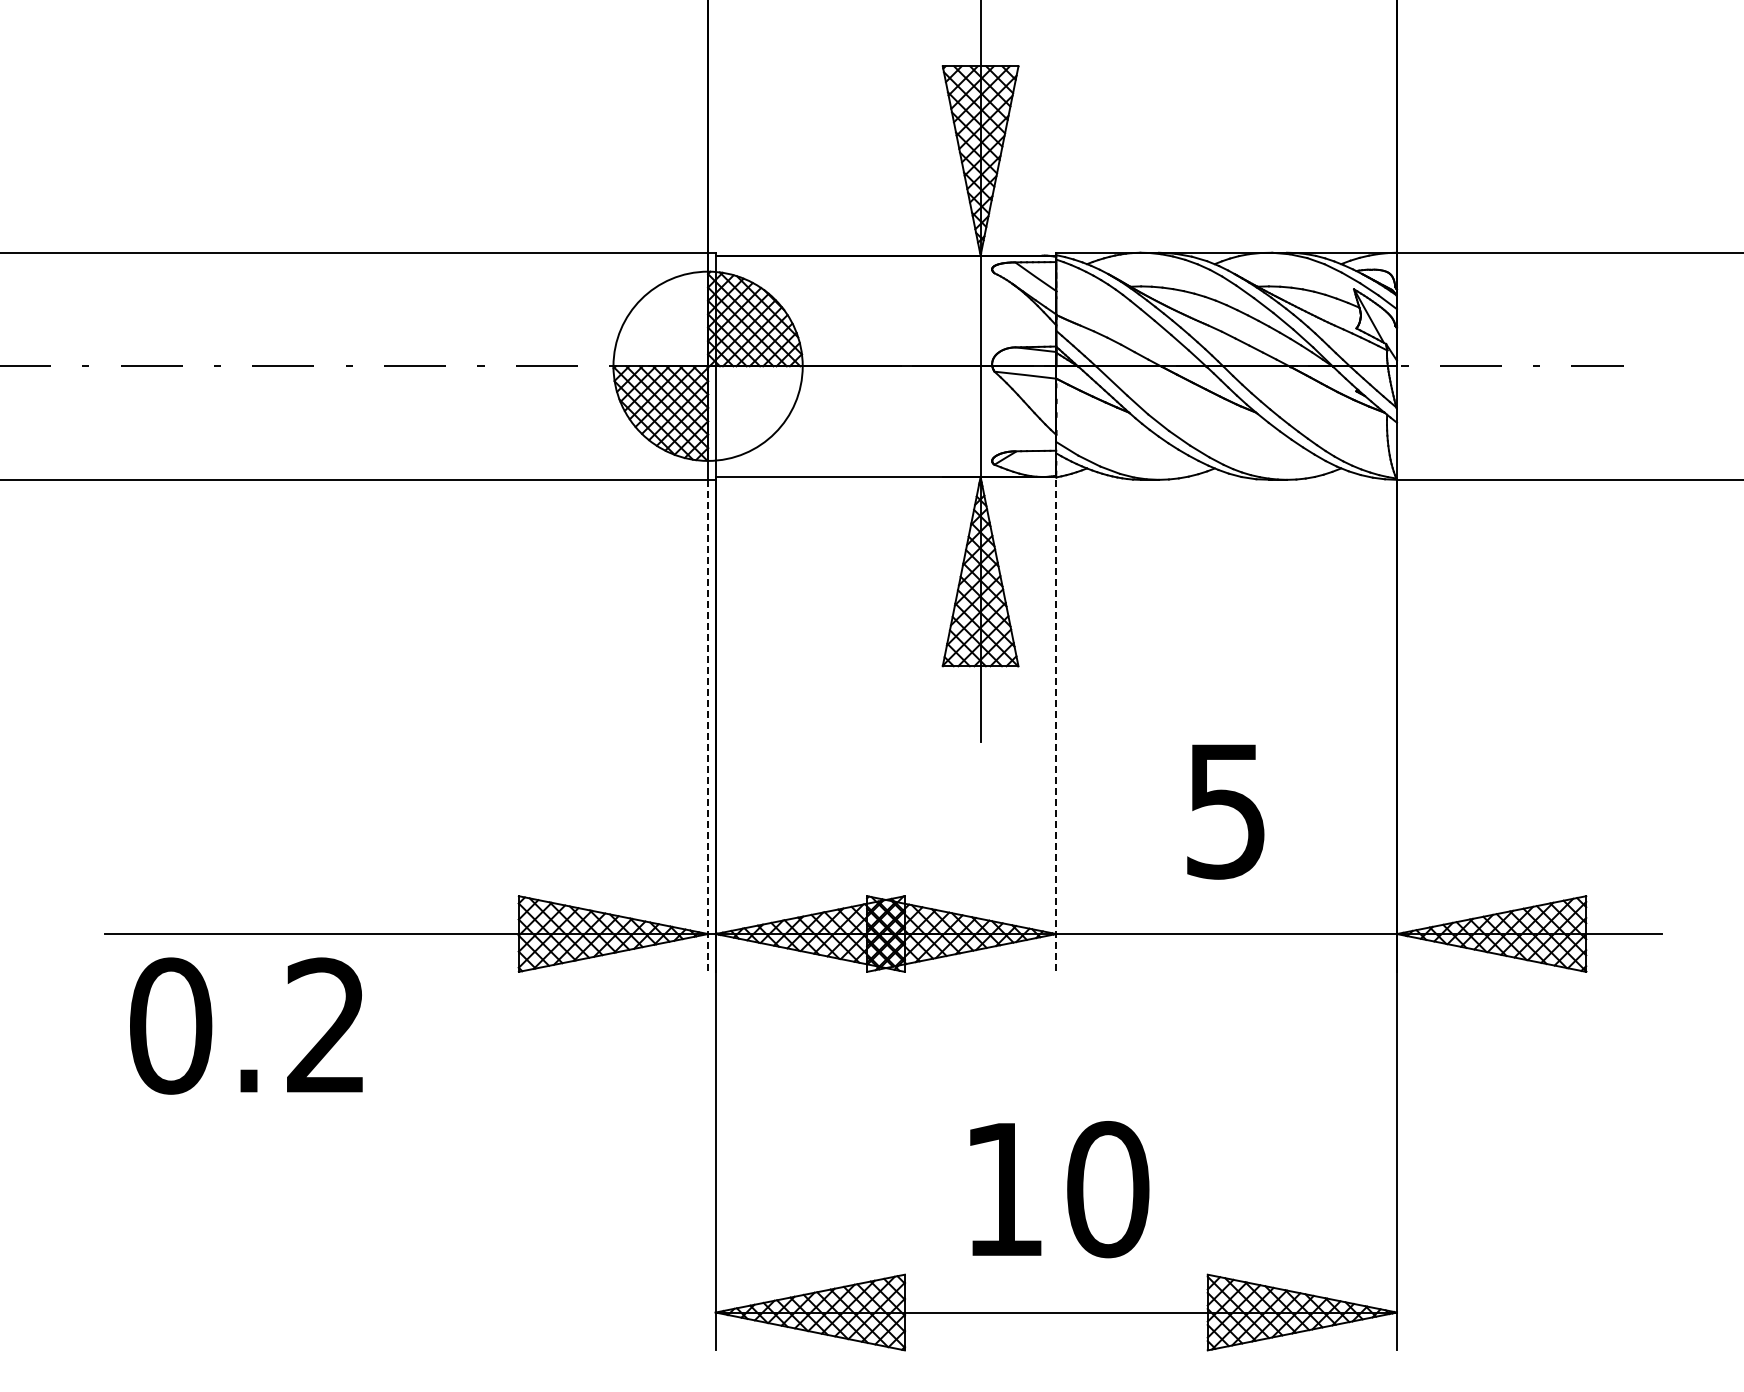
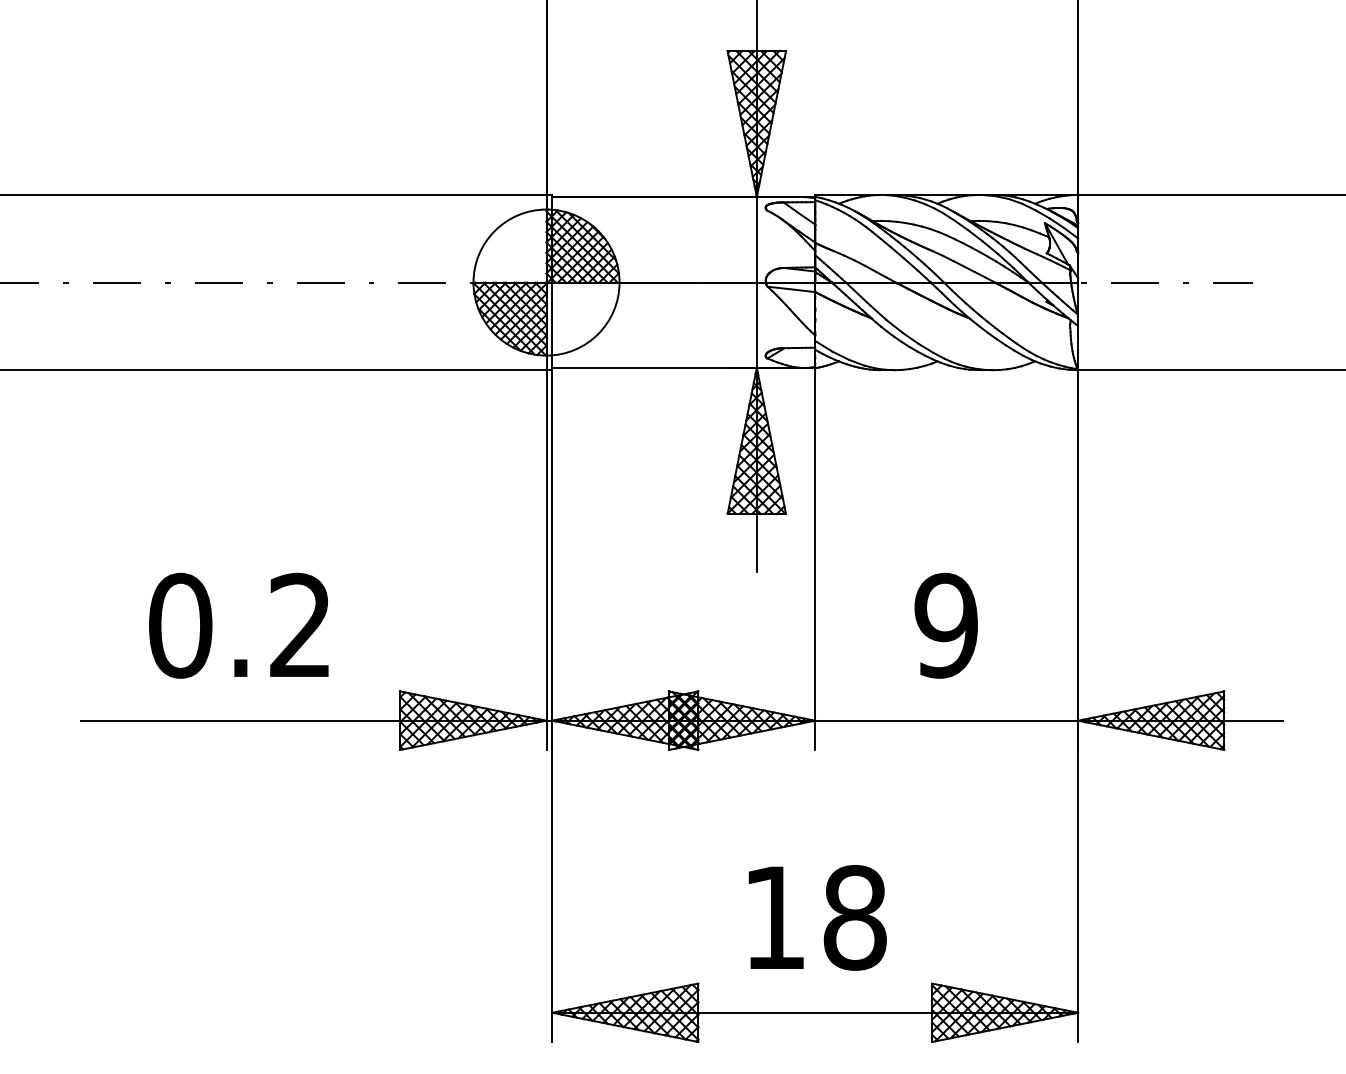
line: (708, 726) -> (546, 560), dashed -> solid
line: (1056, 726) -> (815, 560), dashed -> solid
text: (1226, 810) -> (946, 625), 5 -> 9
text: (246, 1025) -> (238, 625), moved
text: (1108, 1189) -> (855, 917), 10 -> 18

